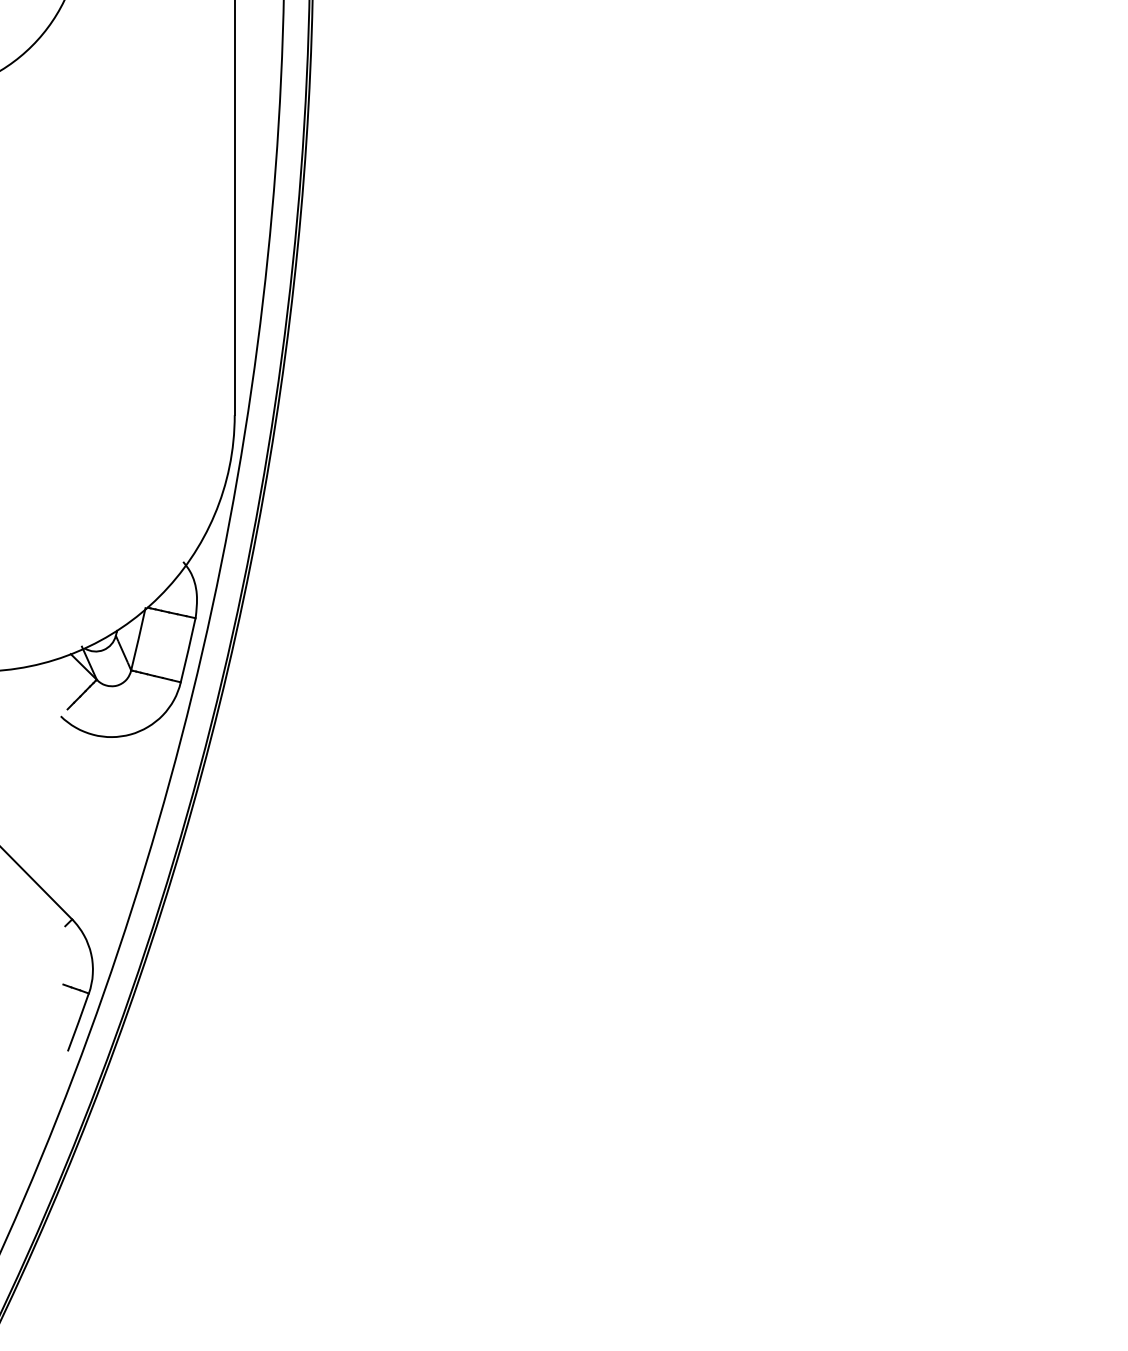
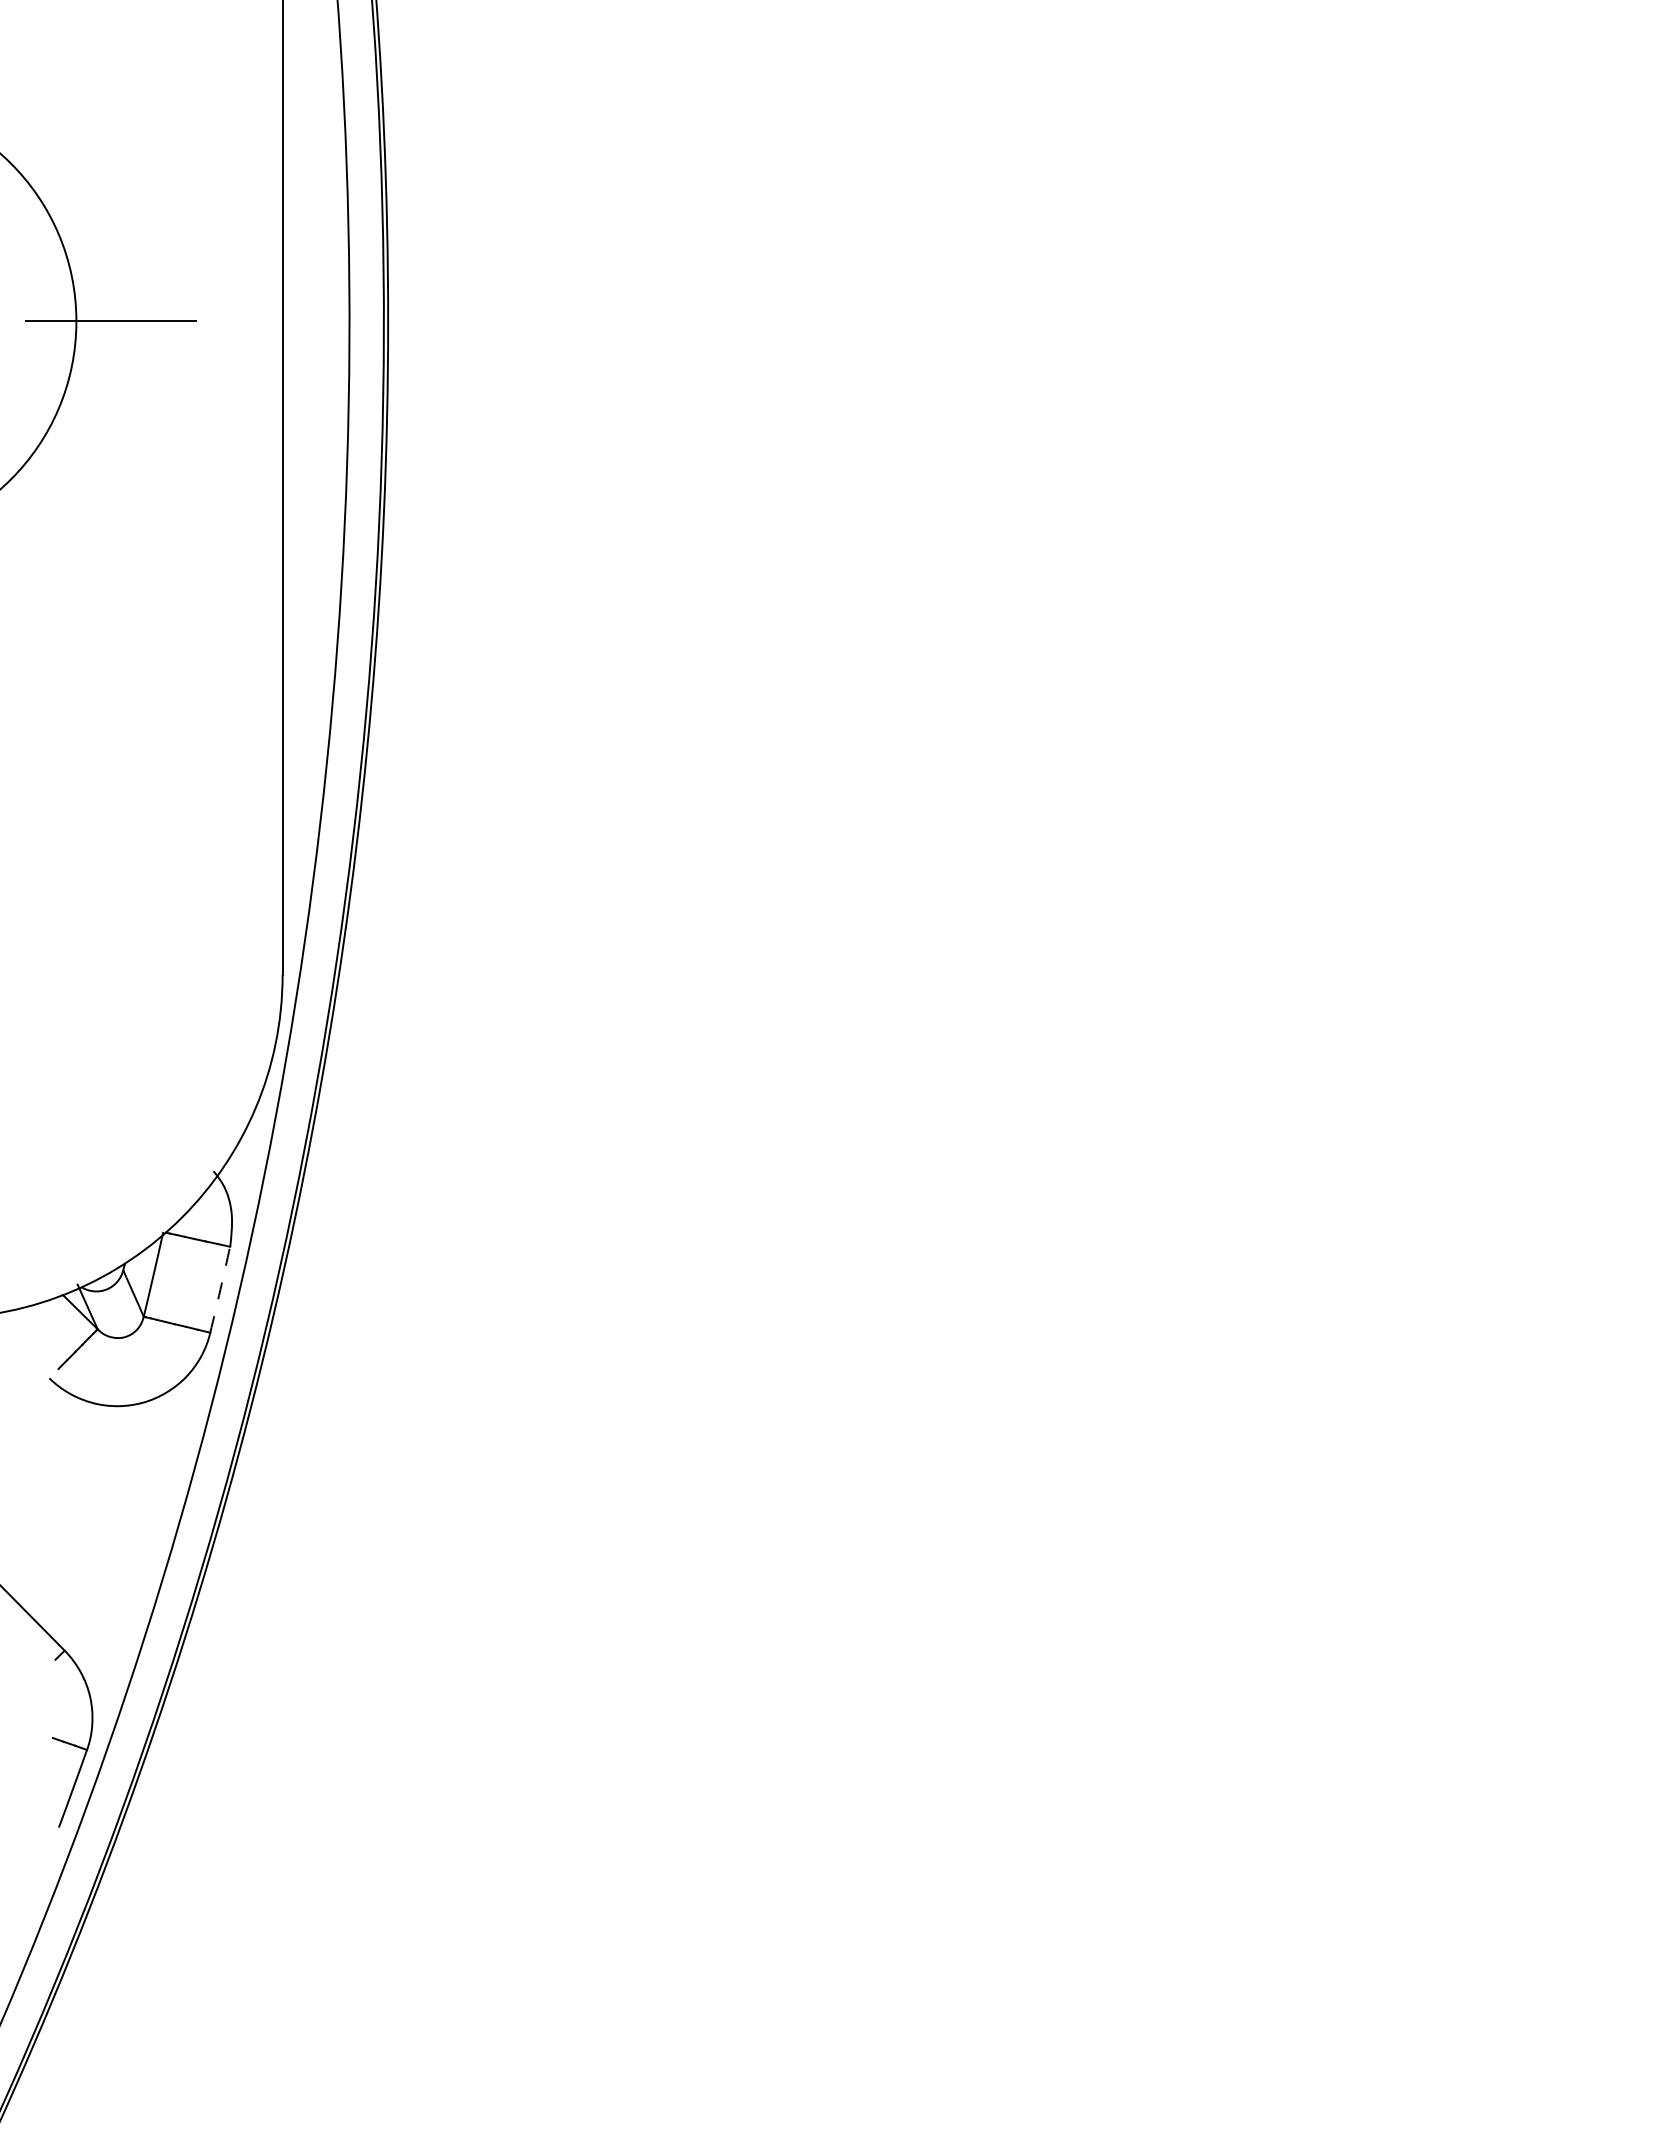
arc: (188, 650) -> (220, 1289), solid -> dashed

